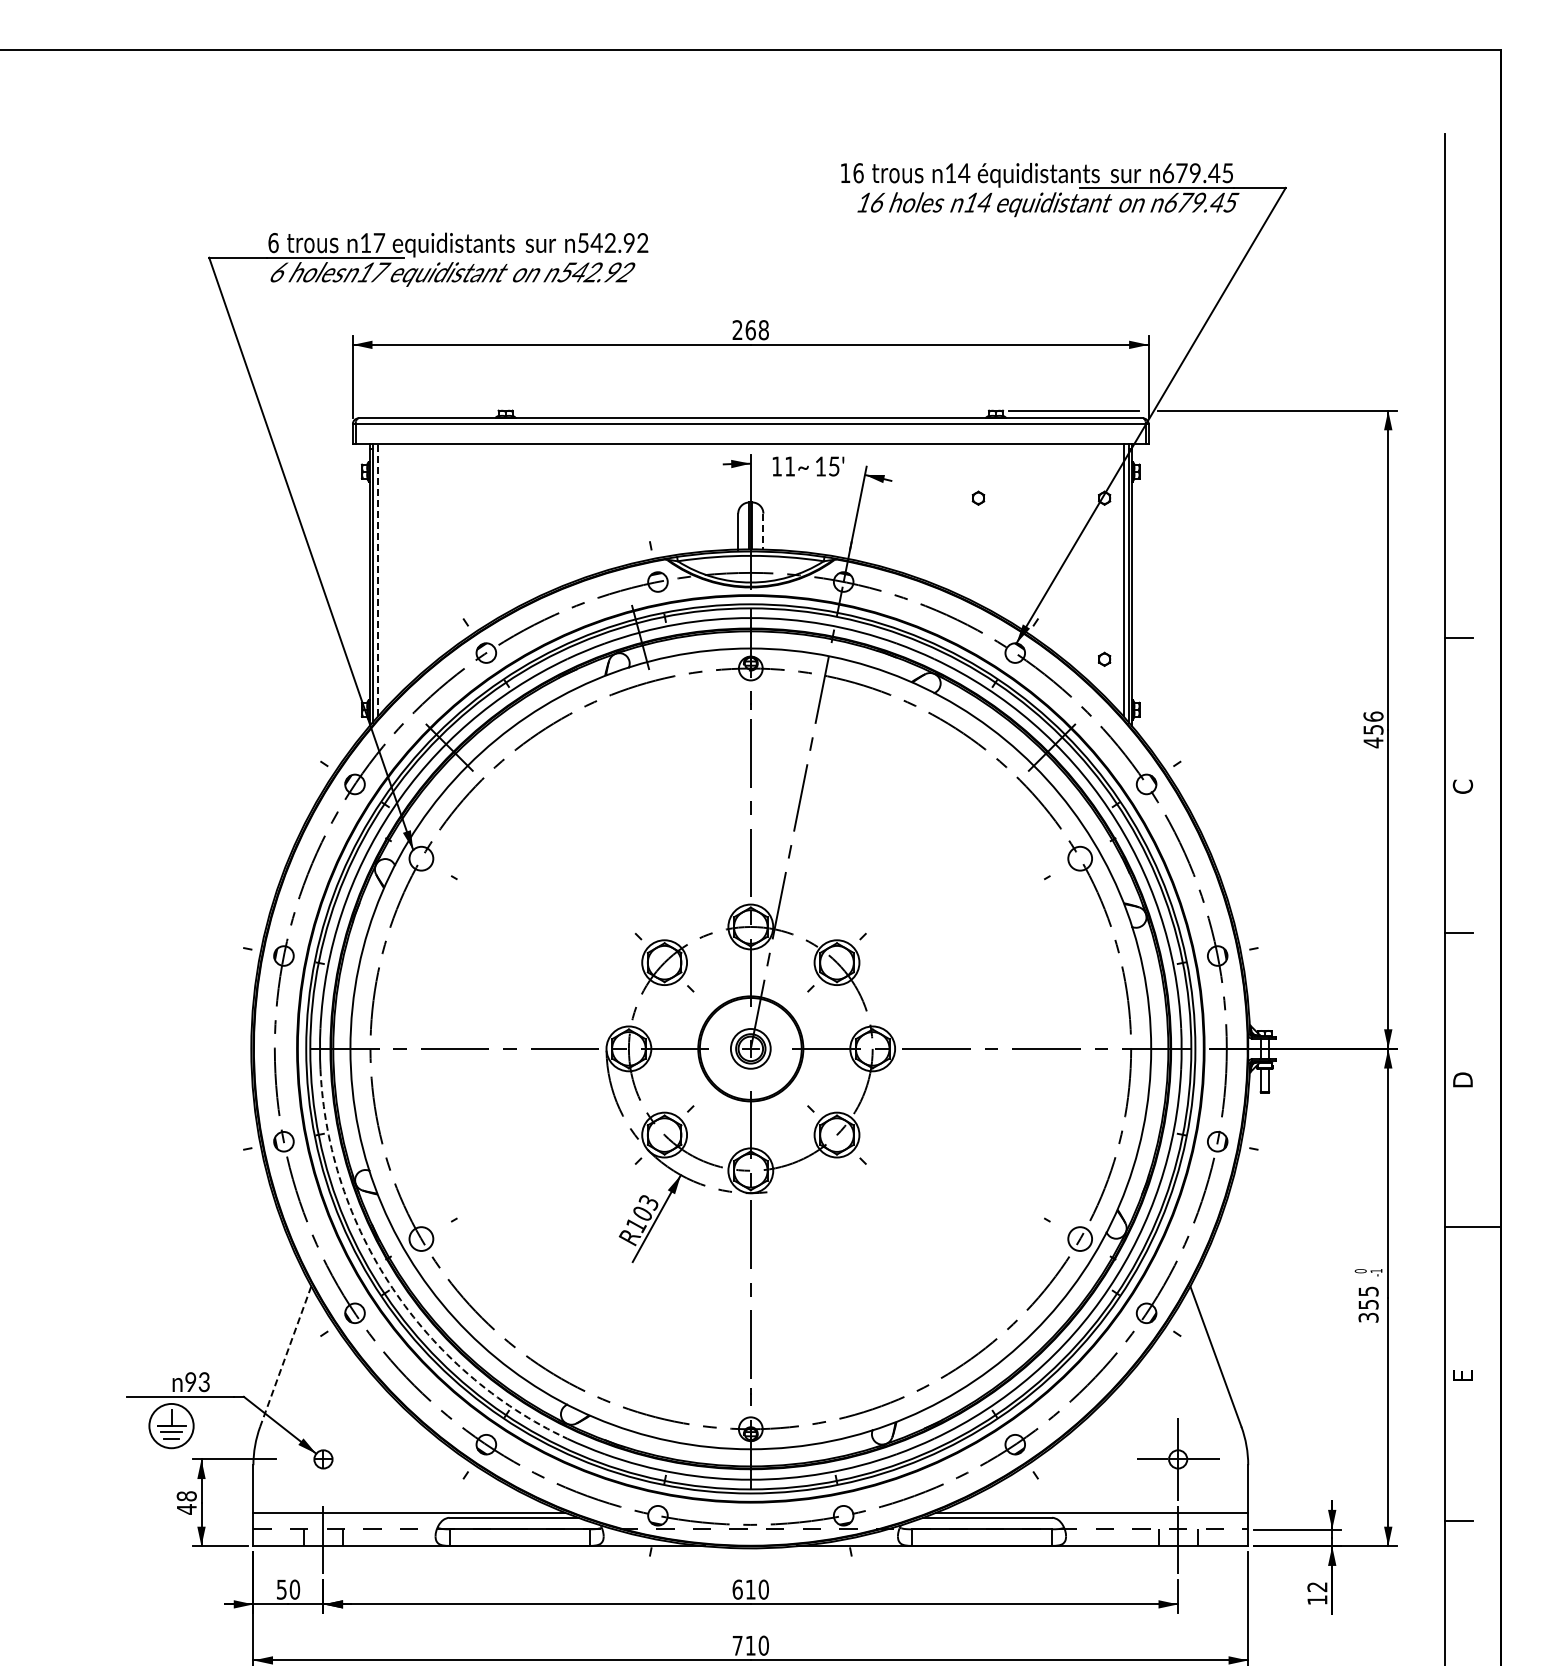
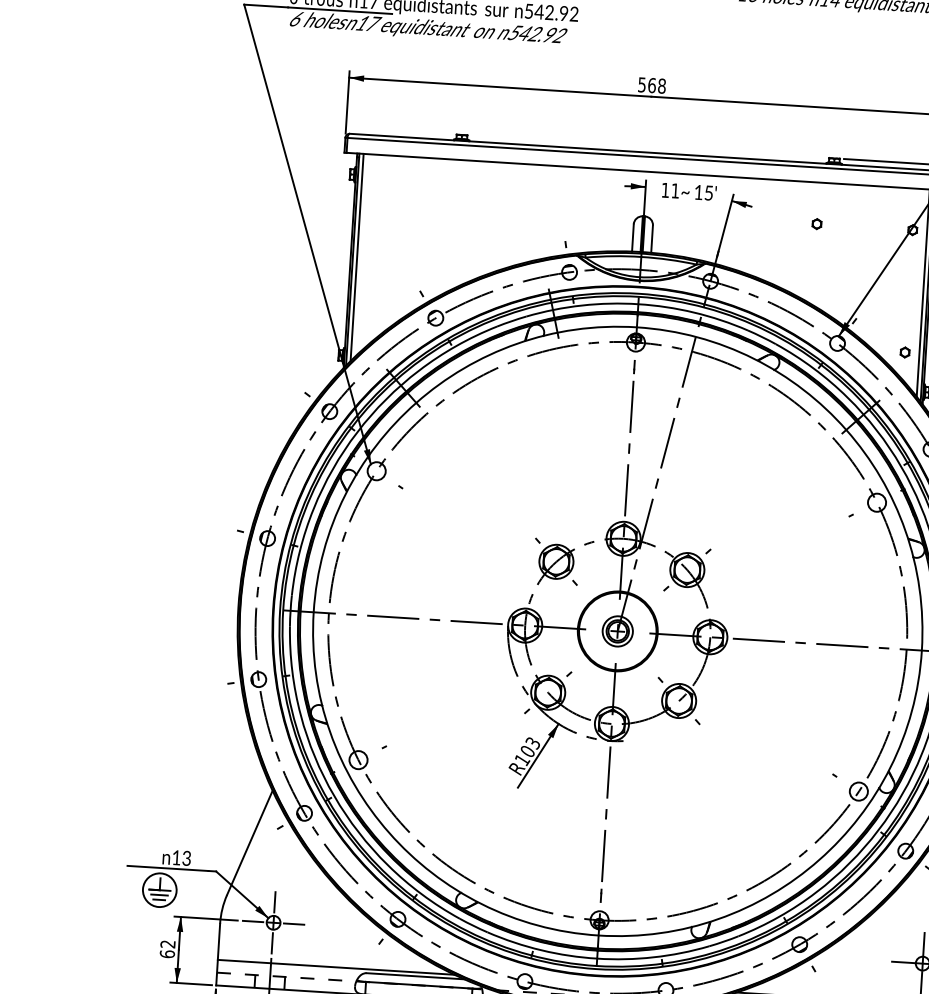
text: (737, 330) -> (641, 85), 268 -> 568
line: (763, 532) -> (652, 239), dashed -> solid
line: (378, 579) -> (357, 257), dashed -> solid
arc: (392, 1288) -> (334, 796), dashed -> solid
line: (285, 1356) -> (249, 842), dashed -> solid
text: (190, 1381) -> (176, 857), 93 -> 13
line: (323, 1432) -> (274, 902), added
line: (296, 1459) -> (253, 921), added
line: (350, 1459) -> (294, 924), added
line: (323, 1486) -> (272, 943), added
text: (186, 1502) -> (167, 948), 48 -> 62

